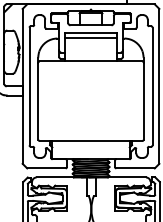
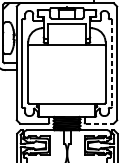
line: (90, 37) -> (66, 27), removed
line: (152, 86) -> (112, 63), solid -> dashed
line: (136, 168) -> (100, 123), solid -> dashed

